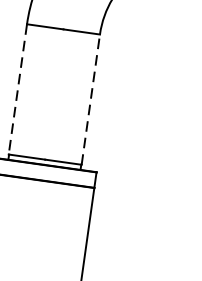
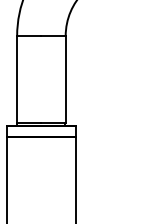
line: (18, 89) -> (17, 79), dashed -> solid
line: (90, 98) -> (65, 78), dashed -> solid

